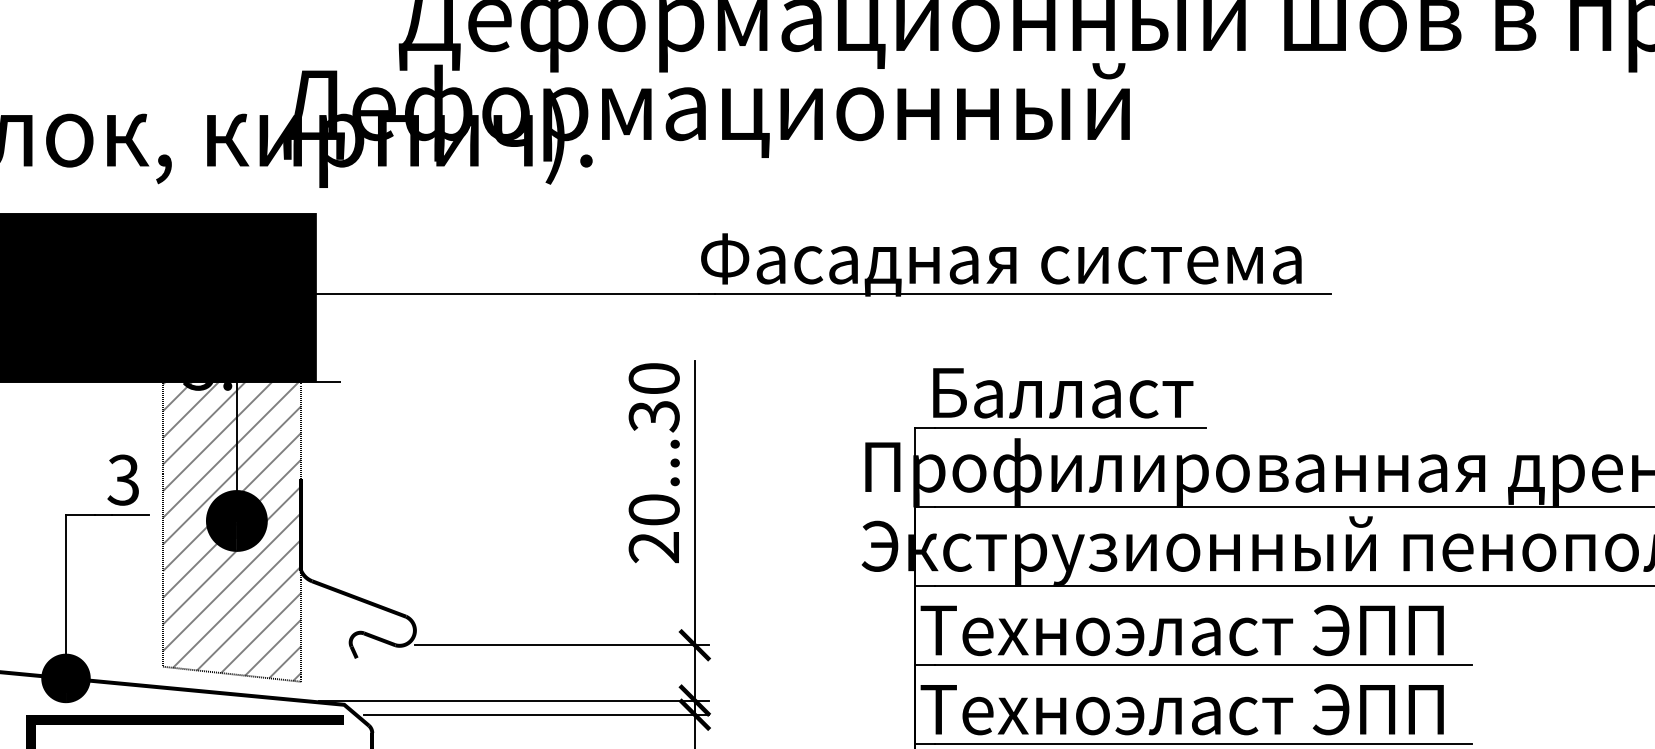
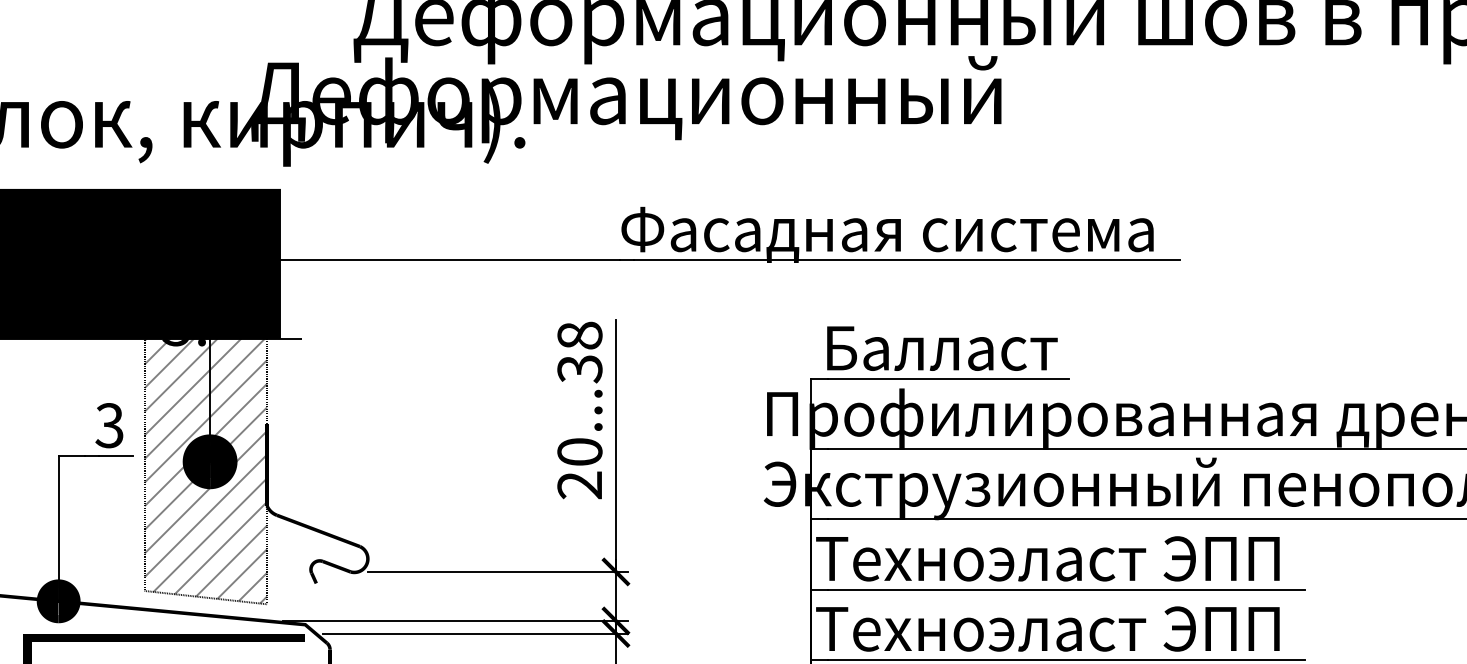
text: (653, 378) -> (579, 335), 20...30 -> 20...38

